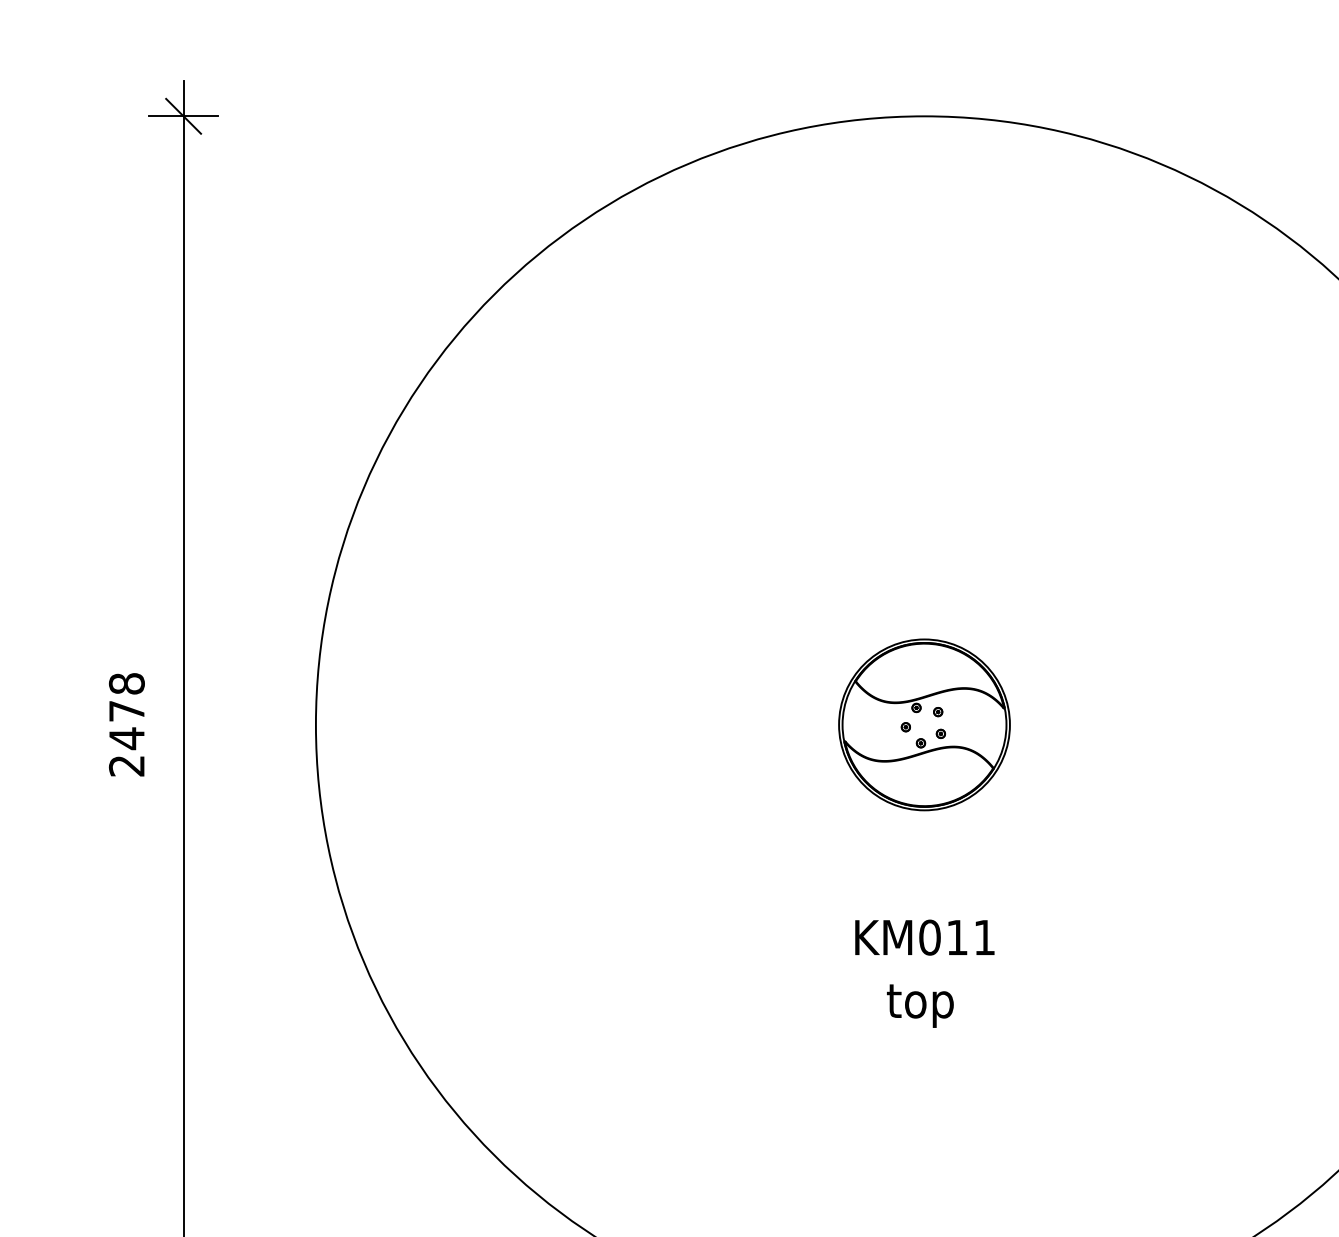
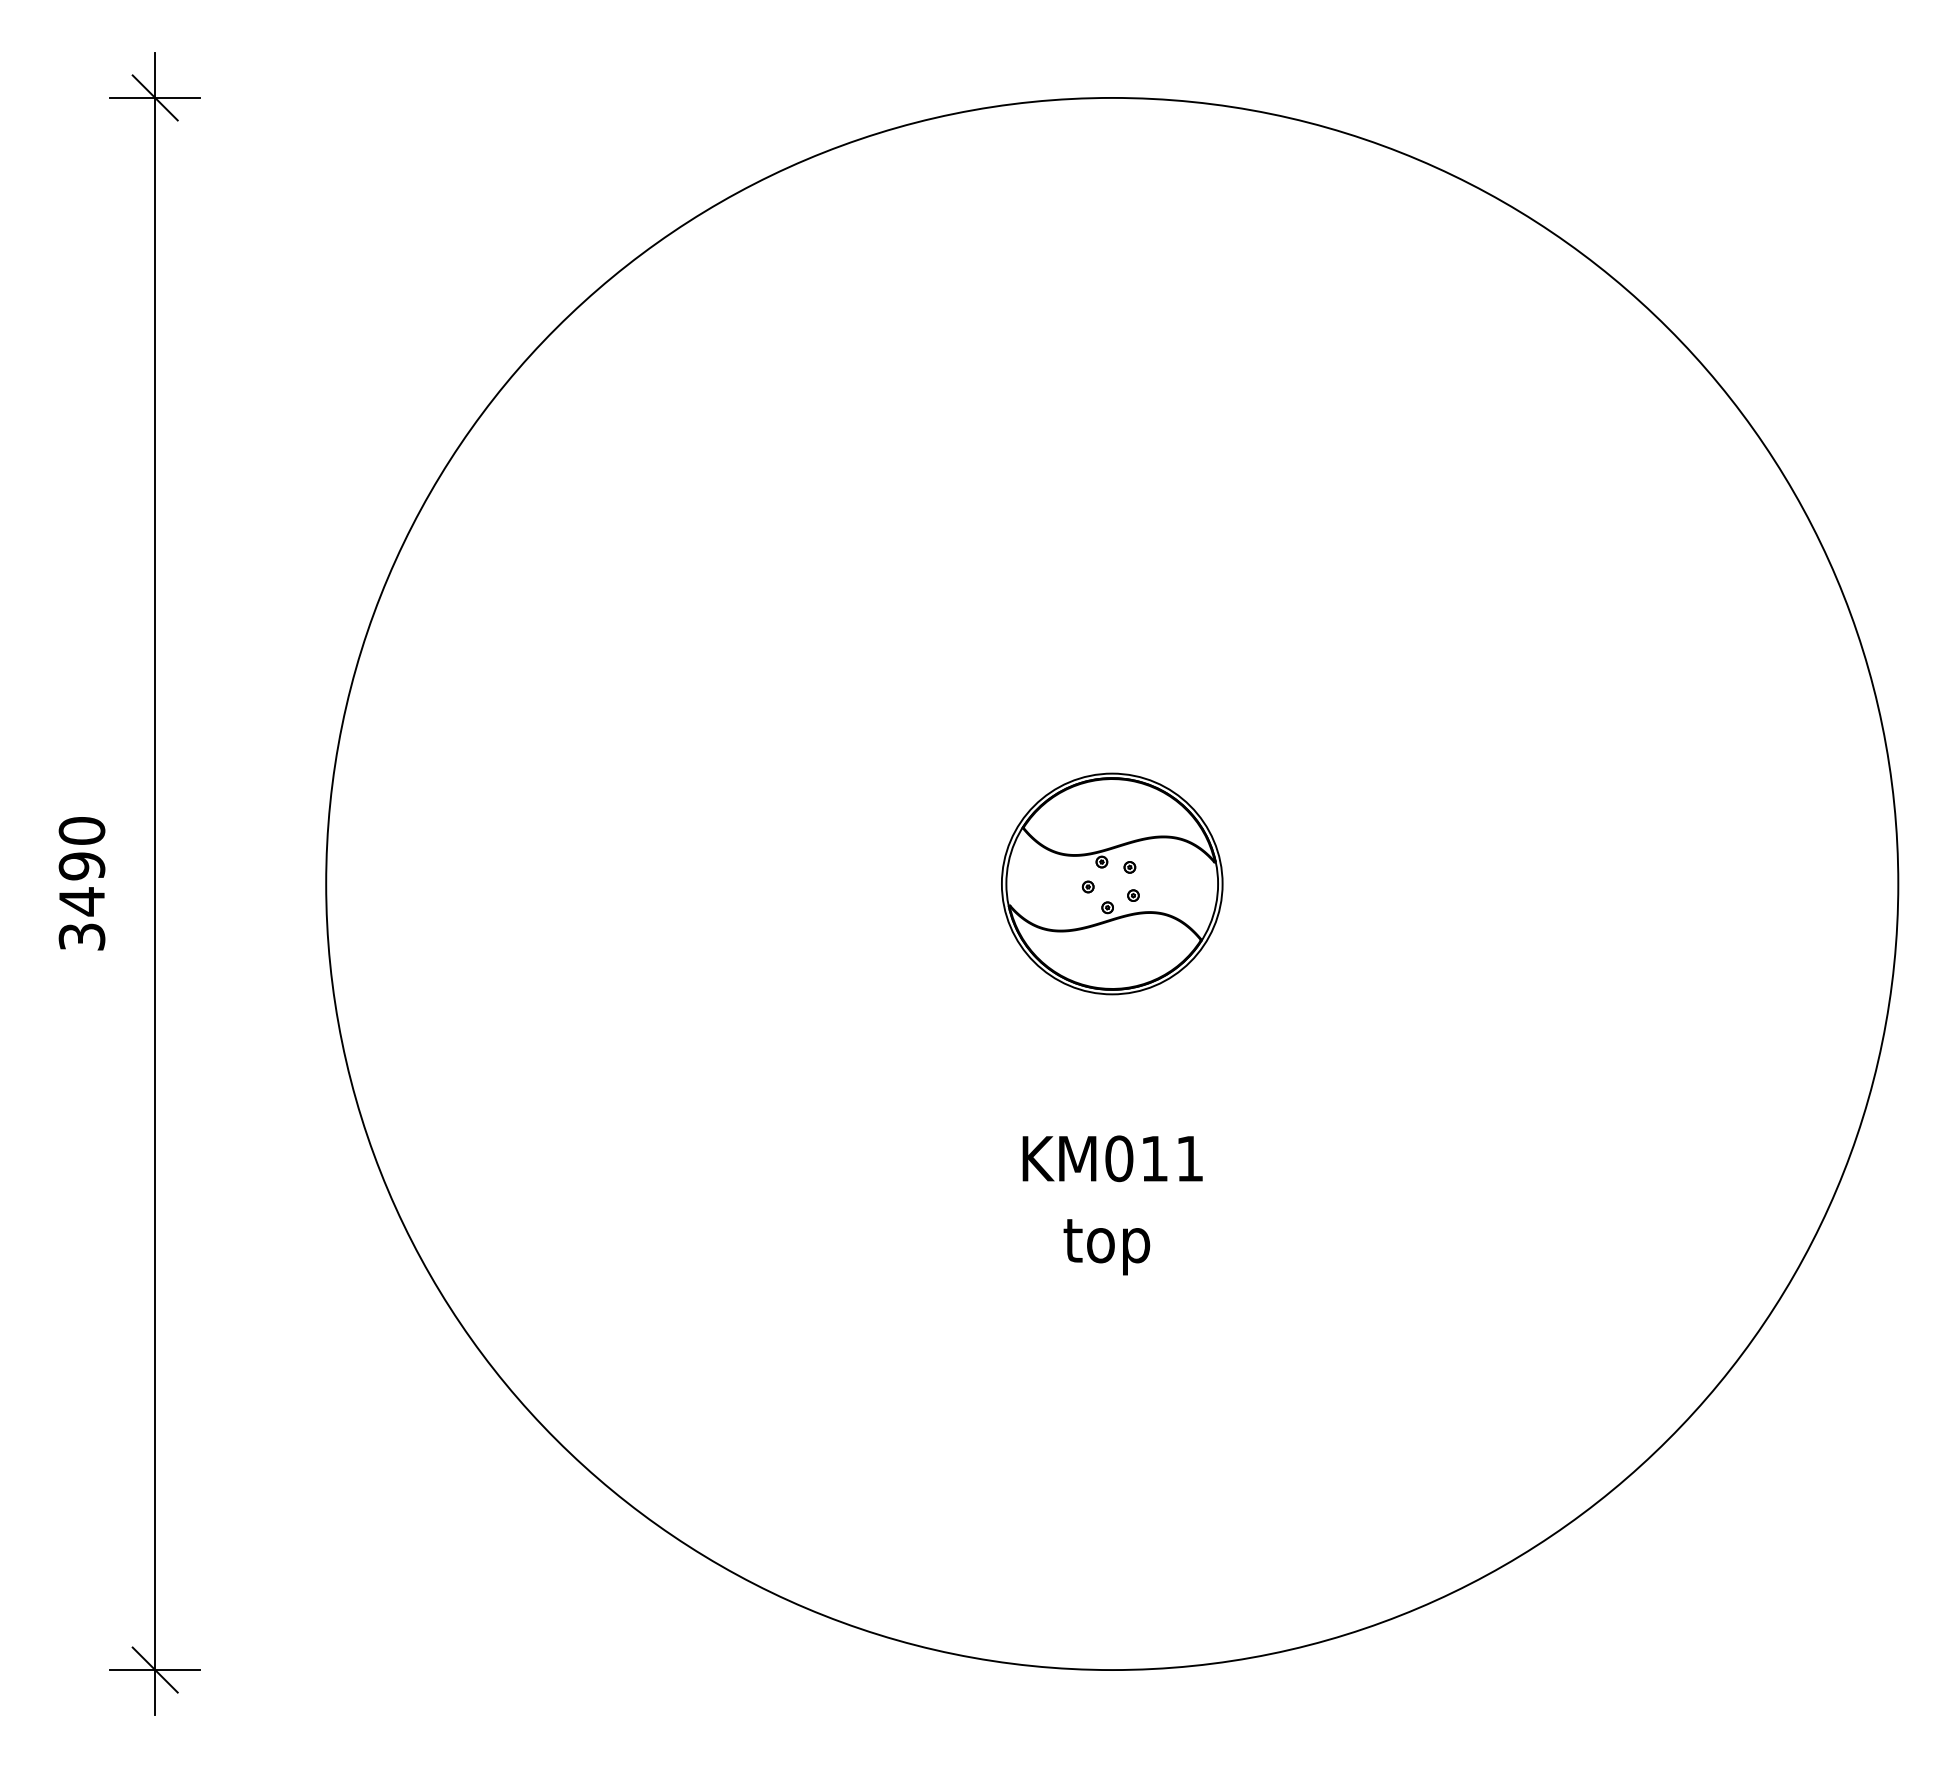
text: (126, 724) -> (81, 883), 2478 -> 3490

